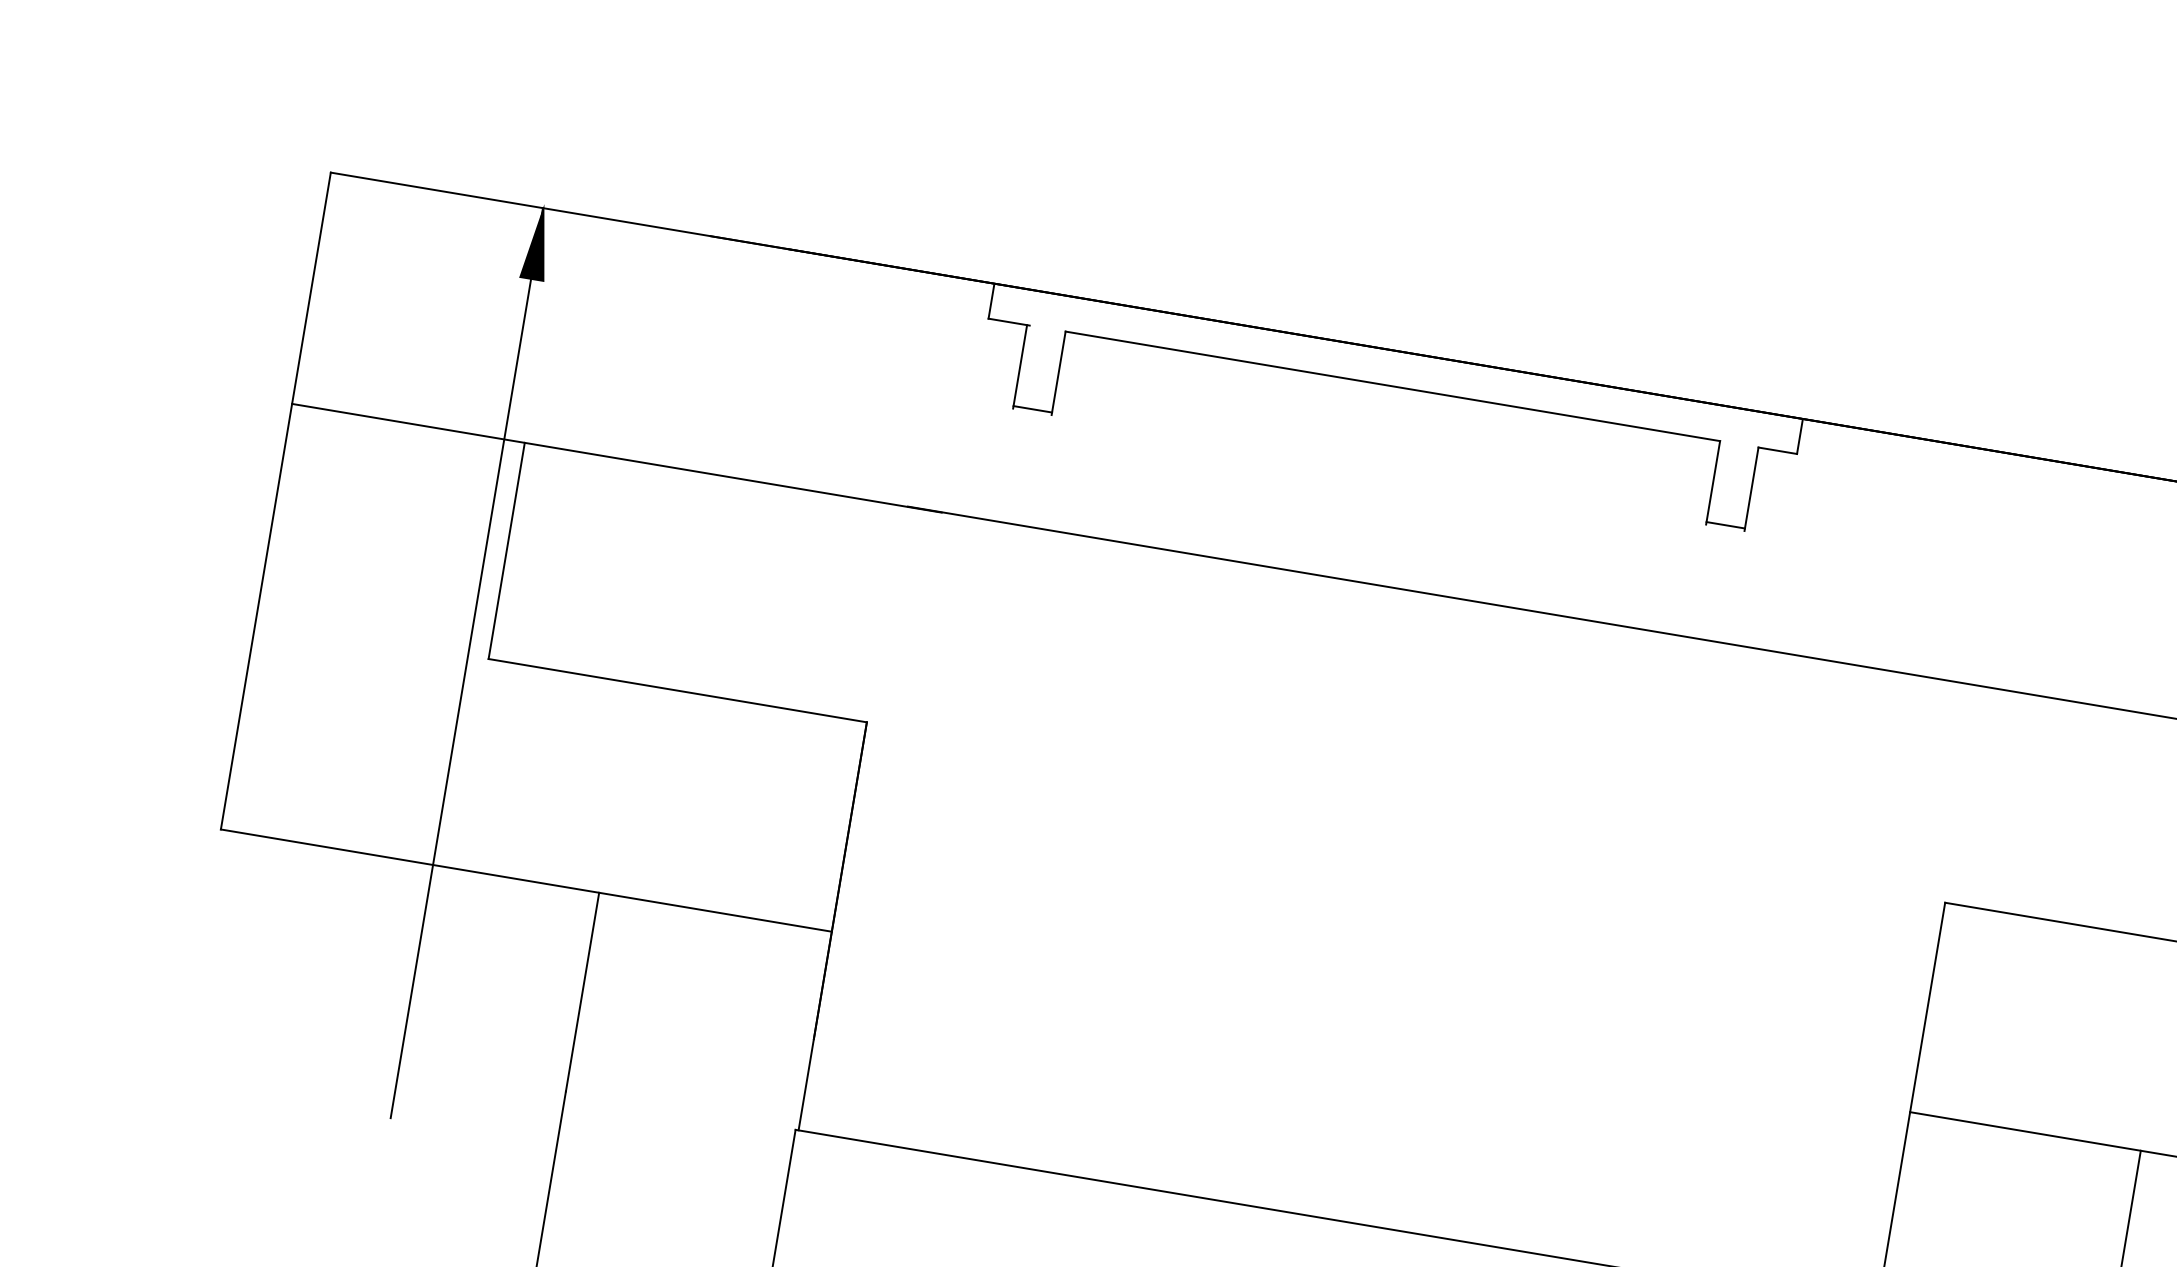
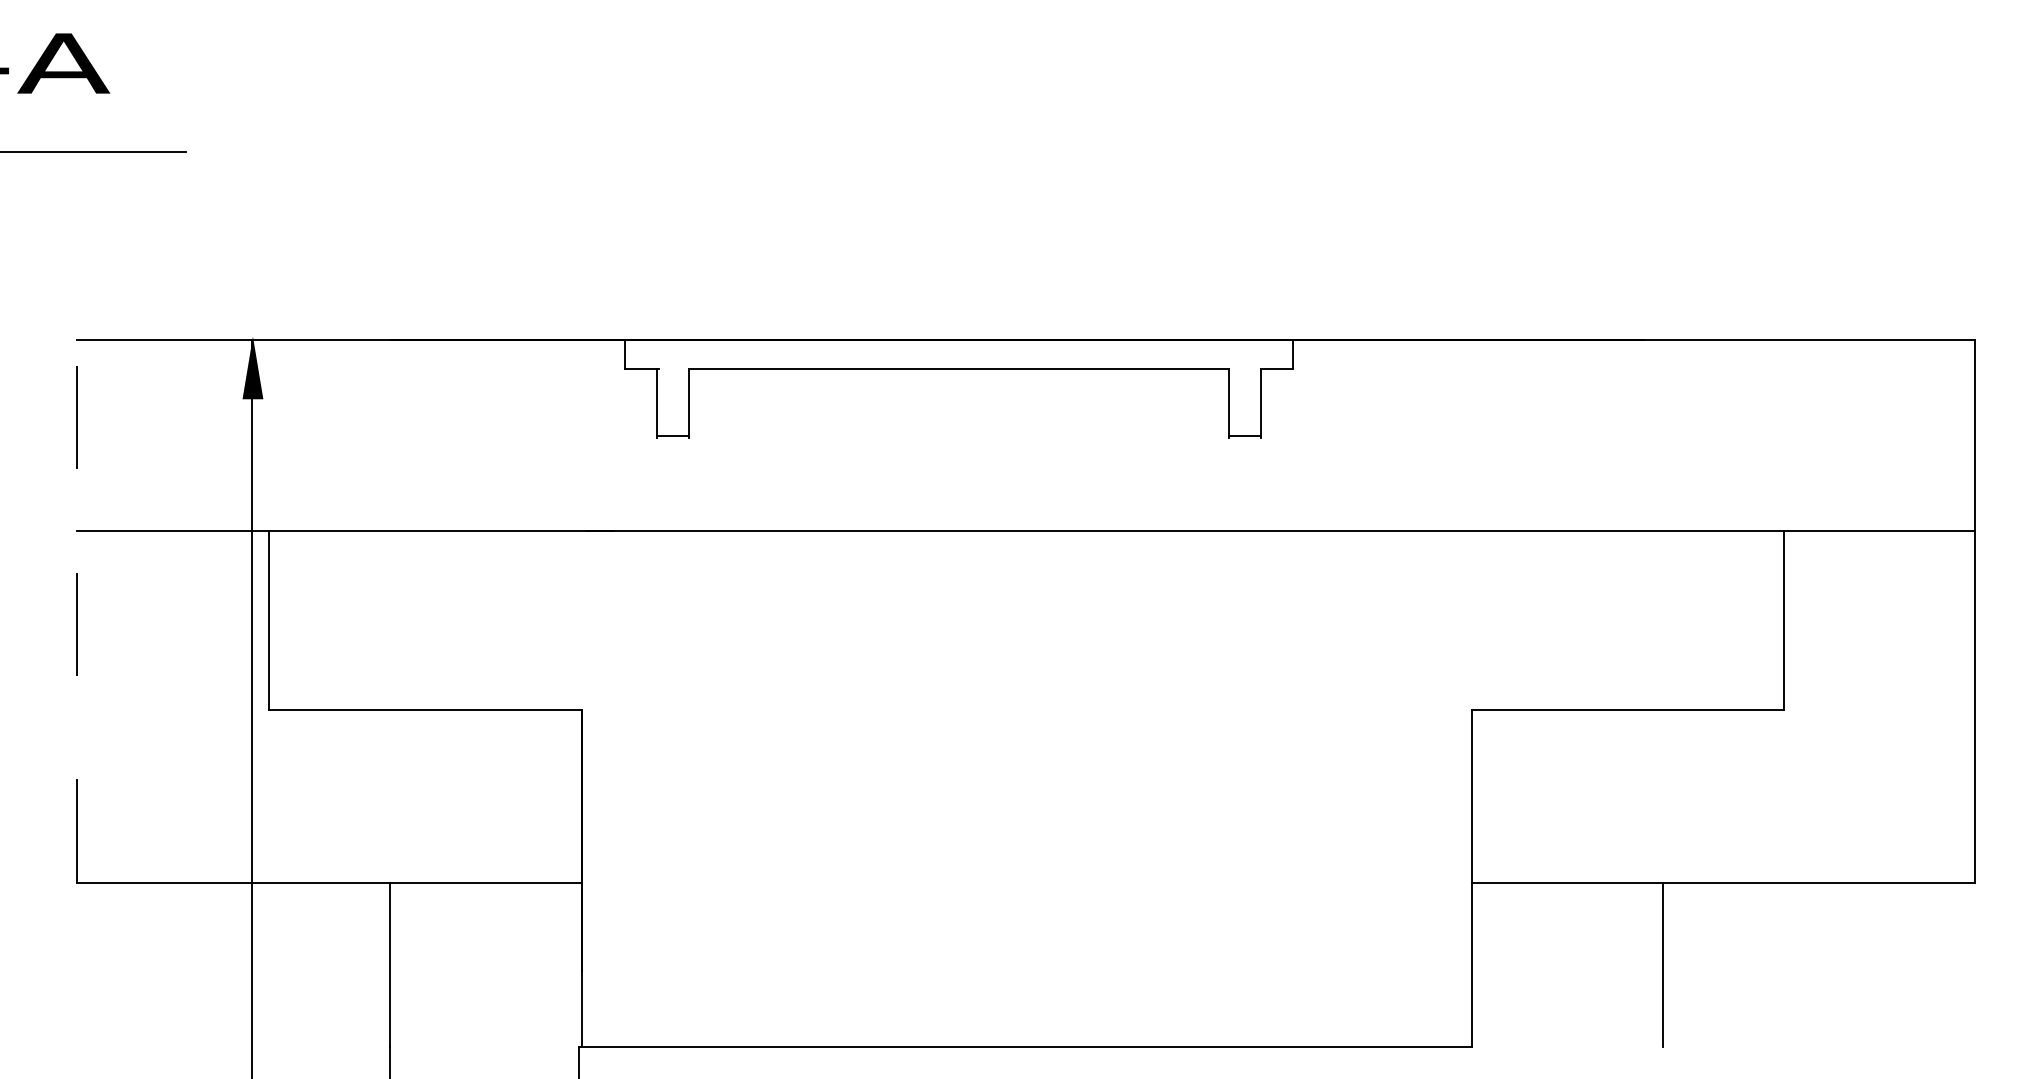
line: (276, 500) -> (77, 610), solid -> dashed

